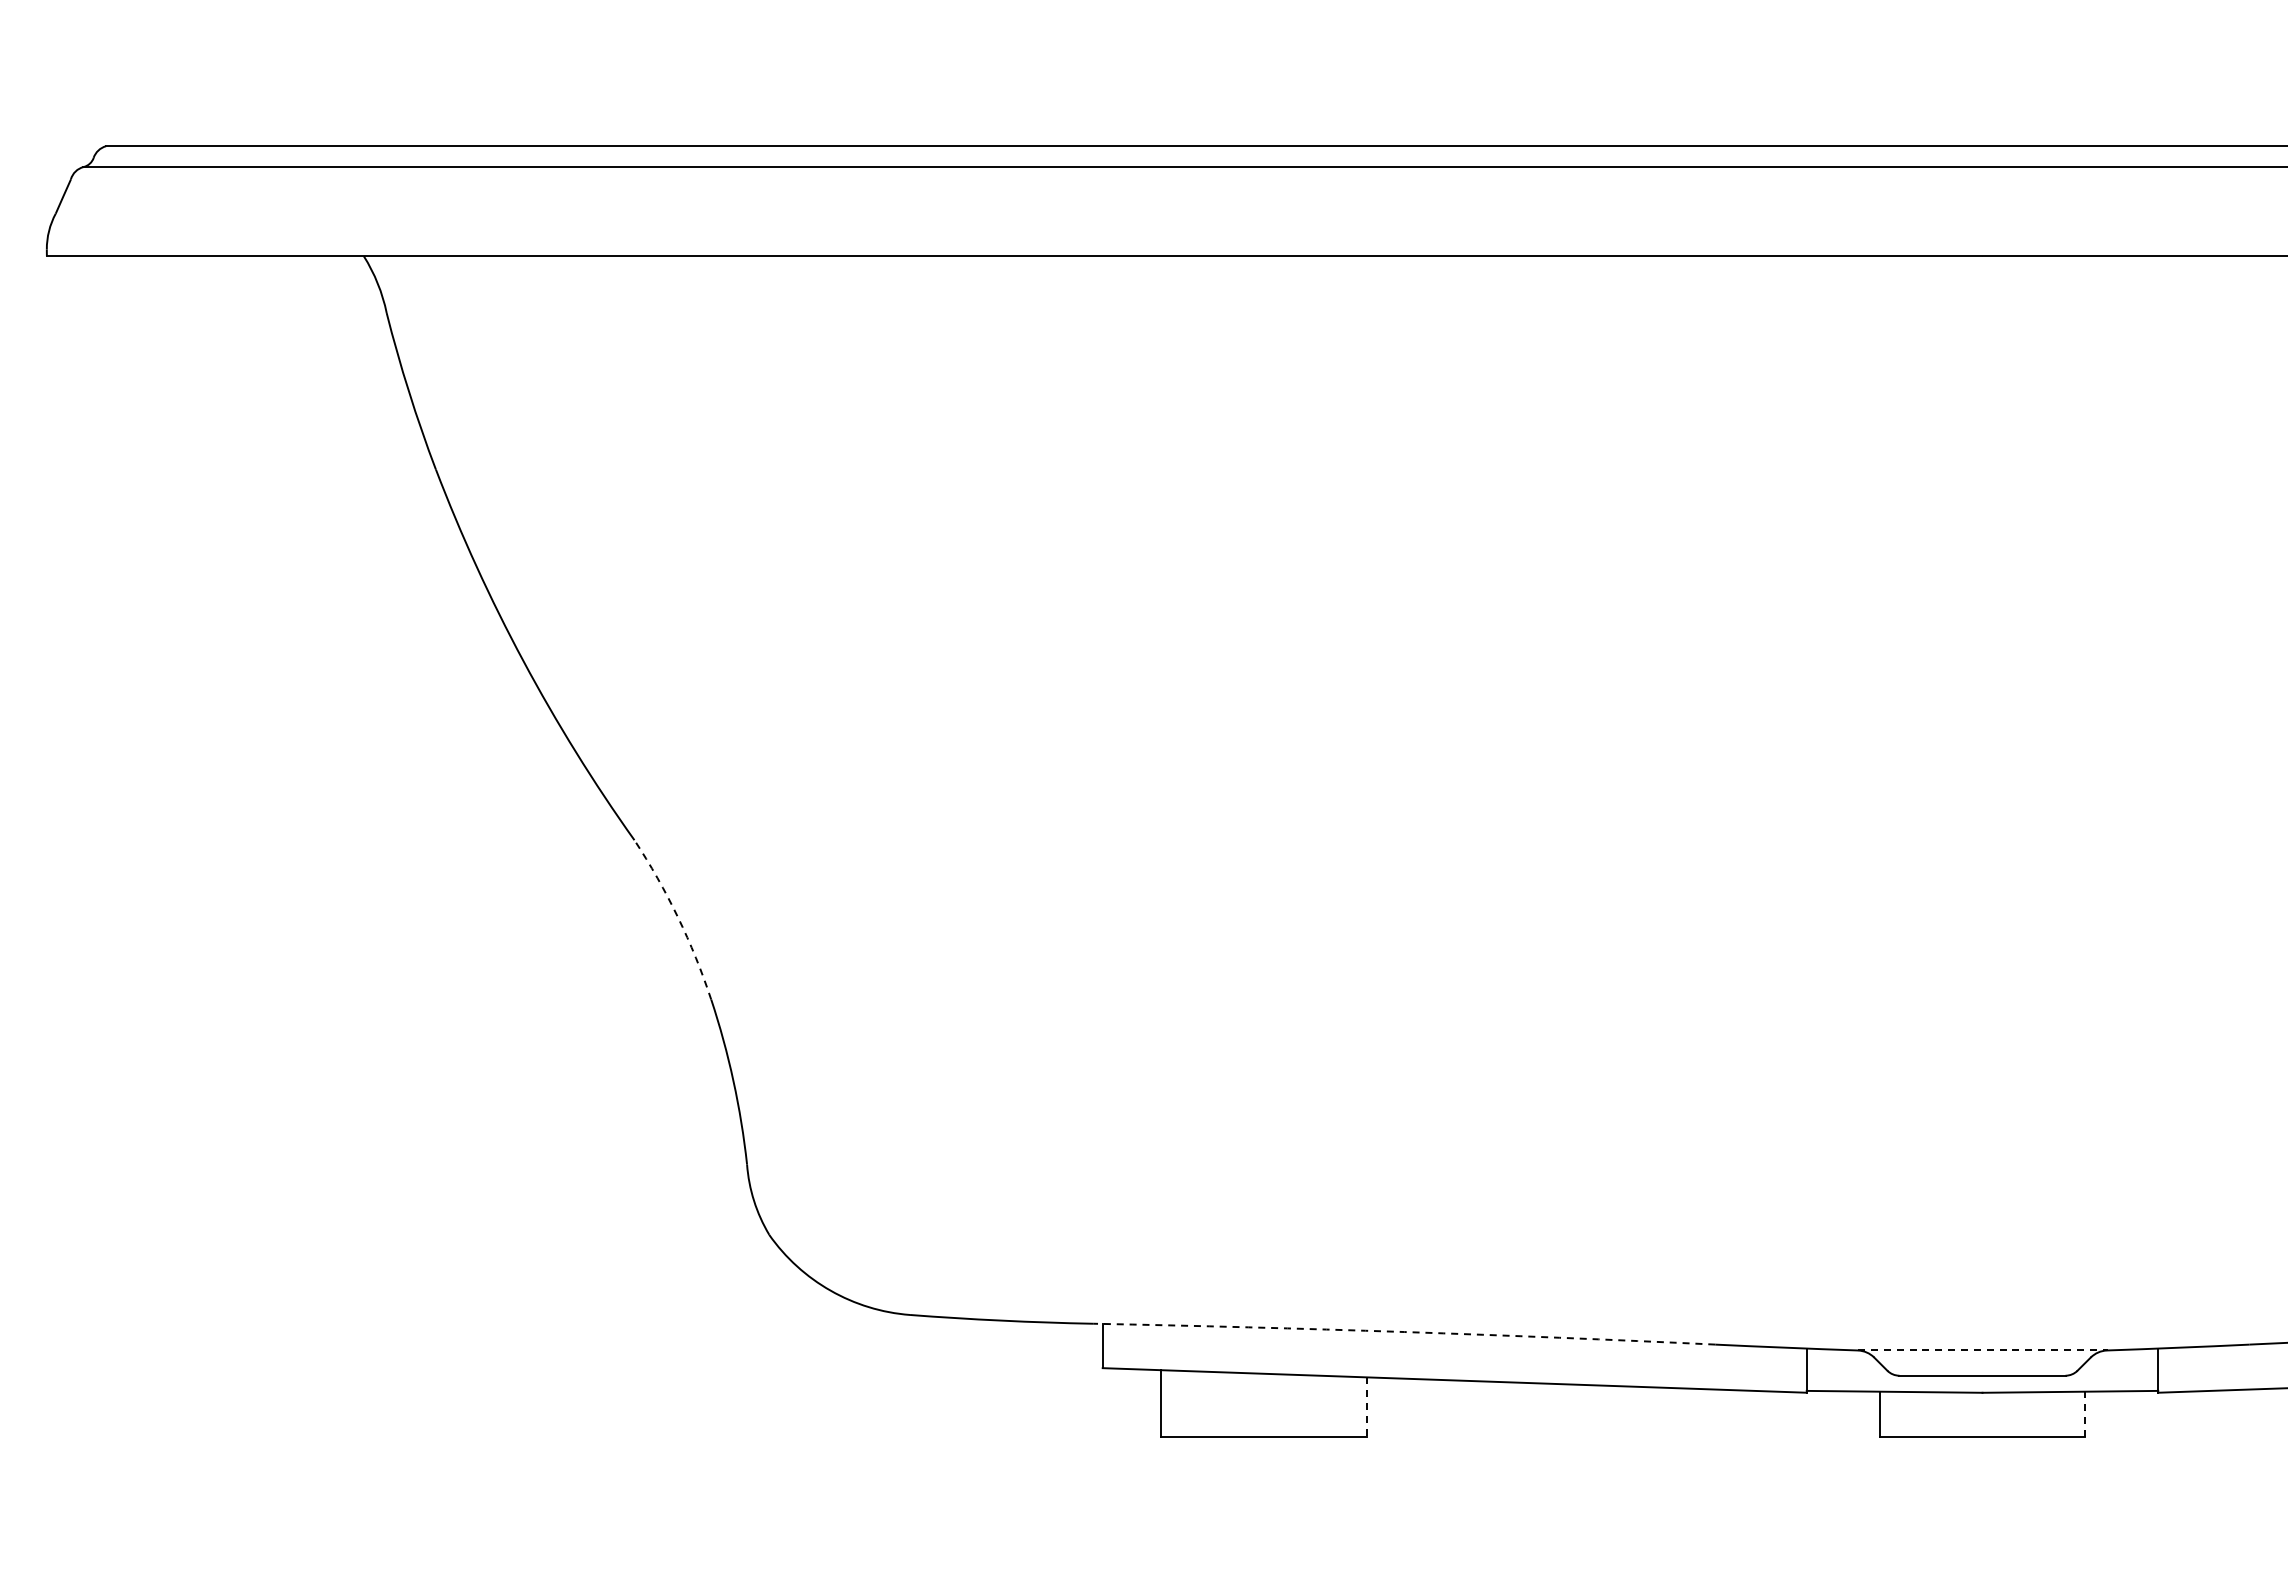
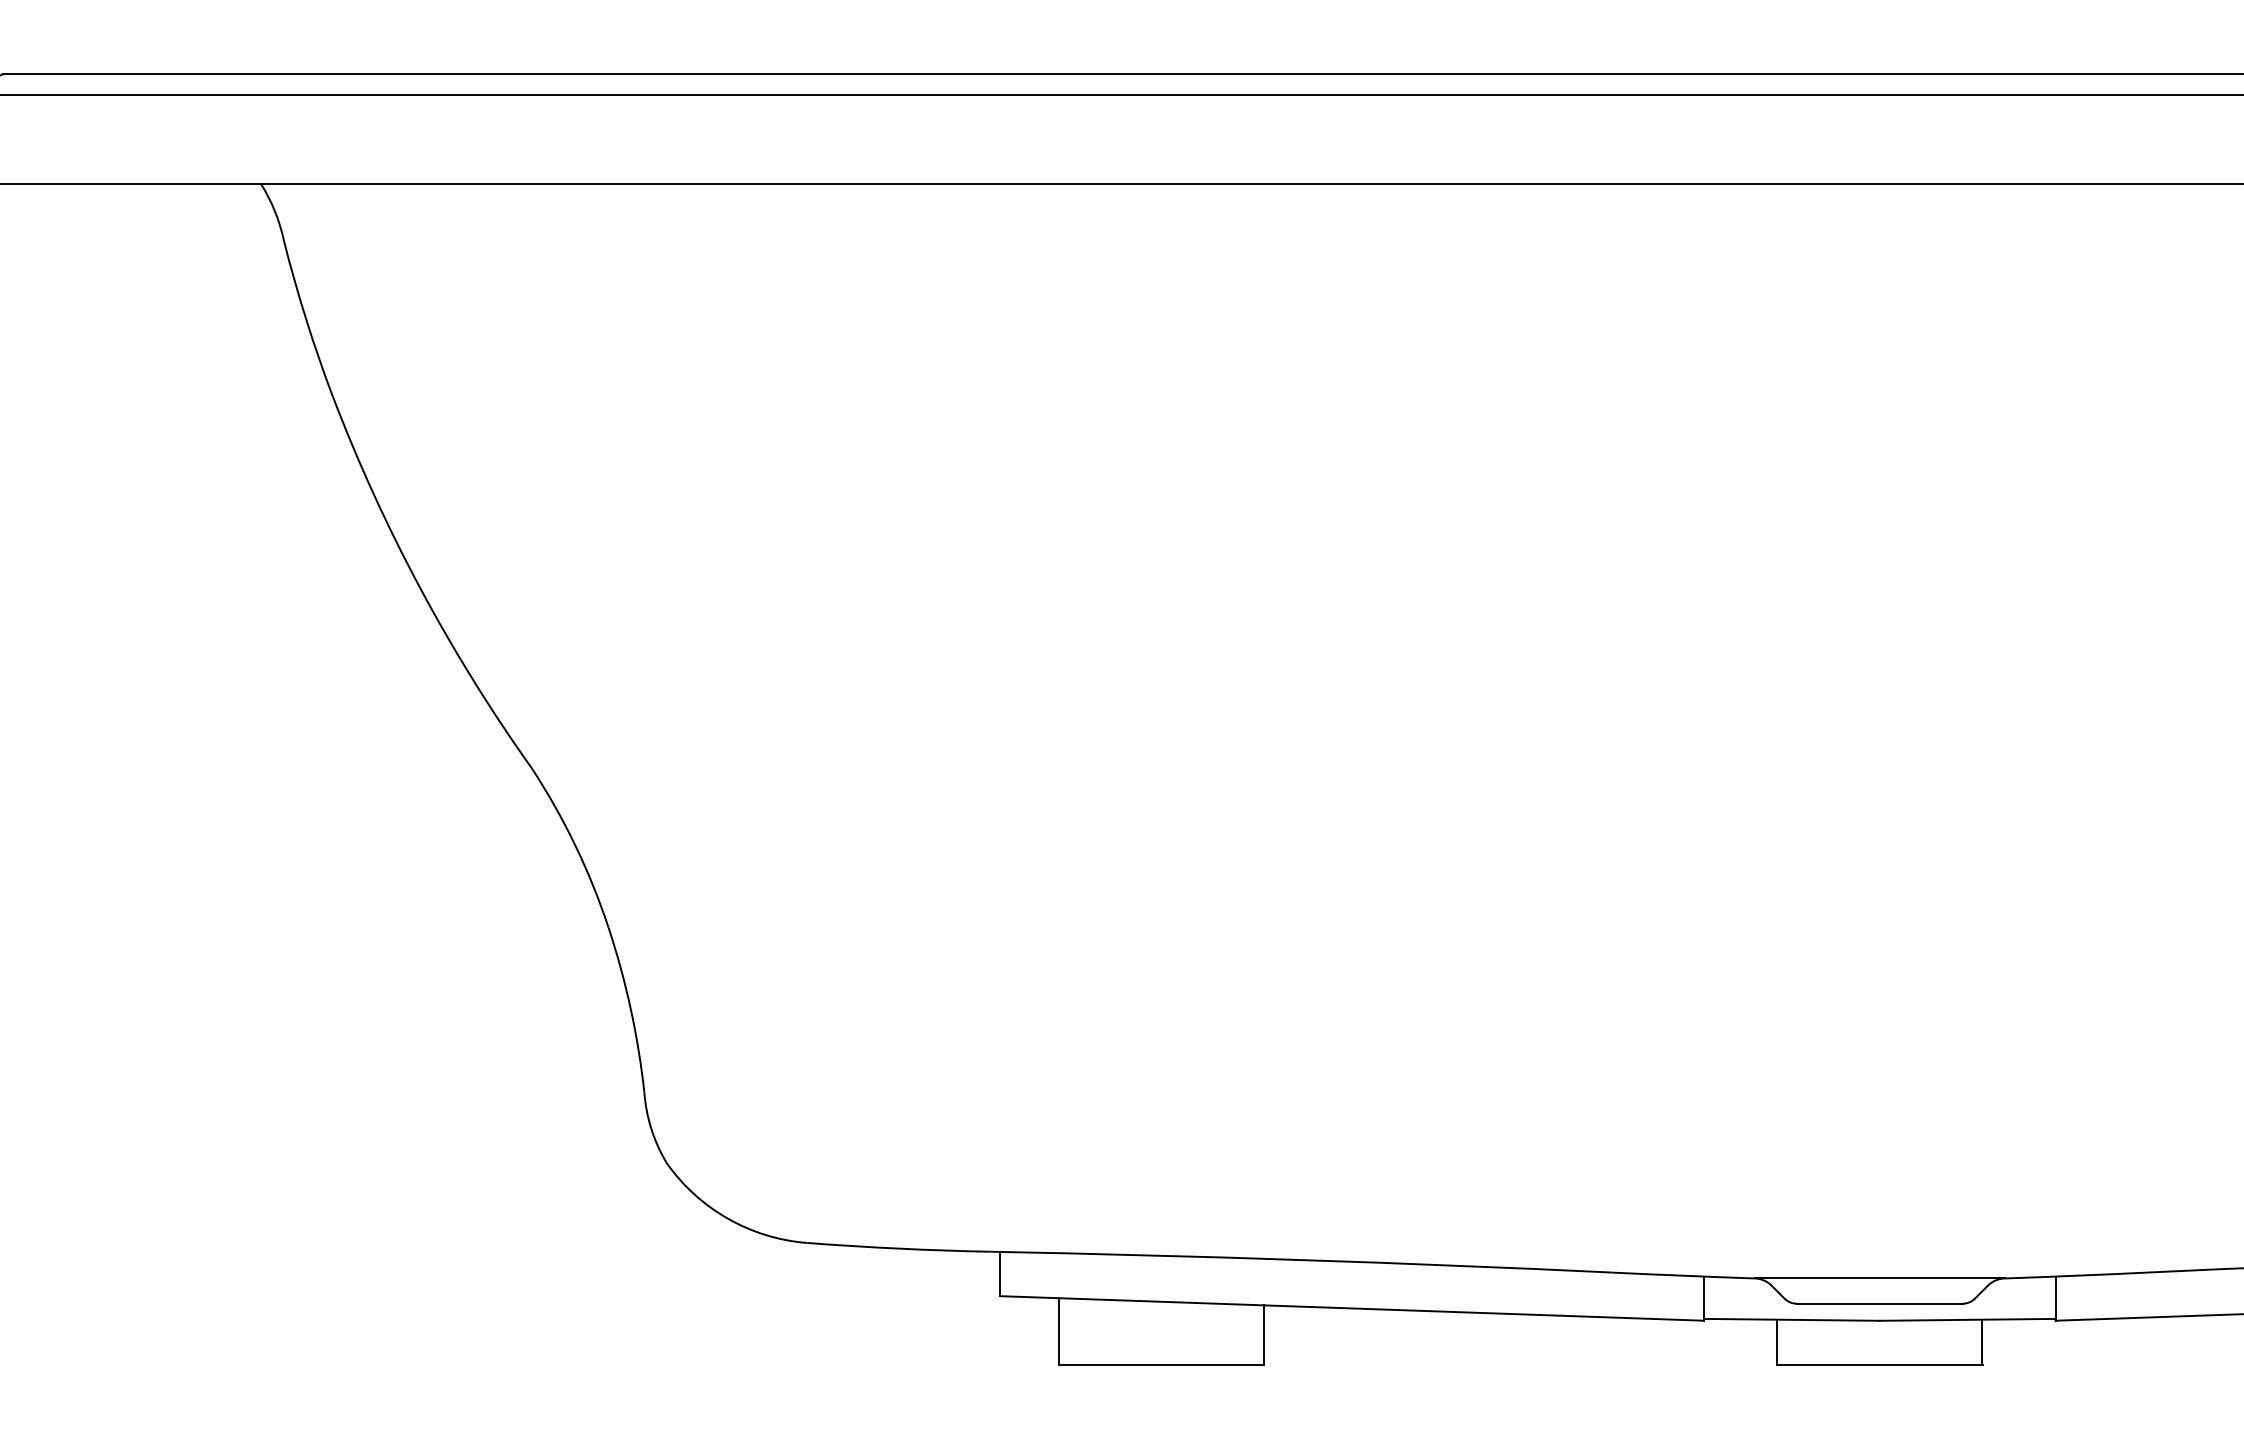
arc: (678, 917) -> (575, 845), dashed -> solid
arc: (1404, 1332) -> (1301, 1260), dashed -> solid
line: (1982, 1350) -> (1879, 1278), dashed -> solid
line: (1366, 1407) -> (1263, 1335), dashed -> solid
line: (2084, 1414) -> (1981, 1342), dashed -> solid

